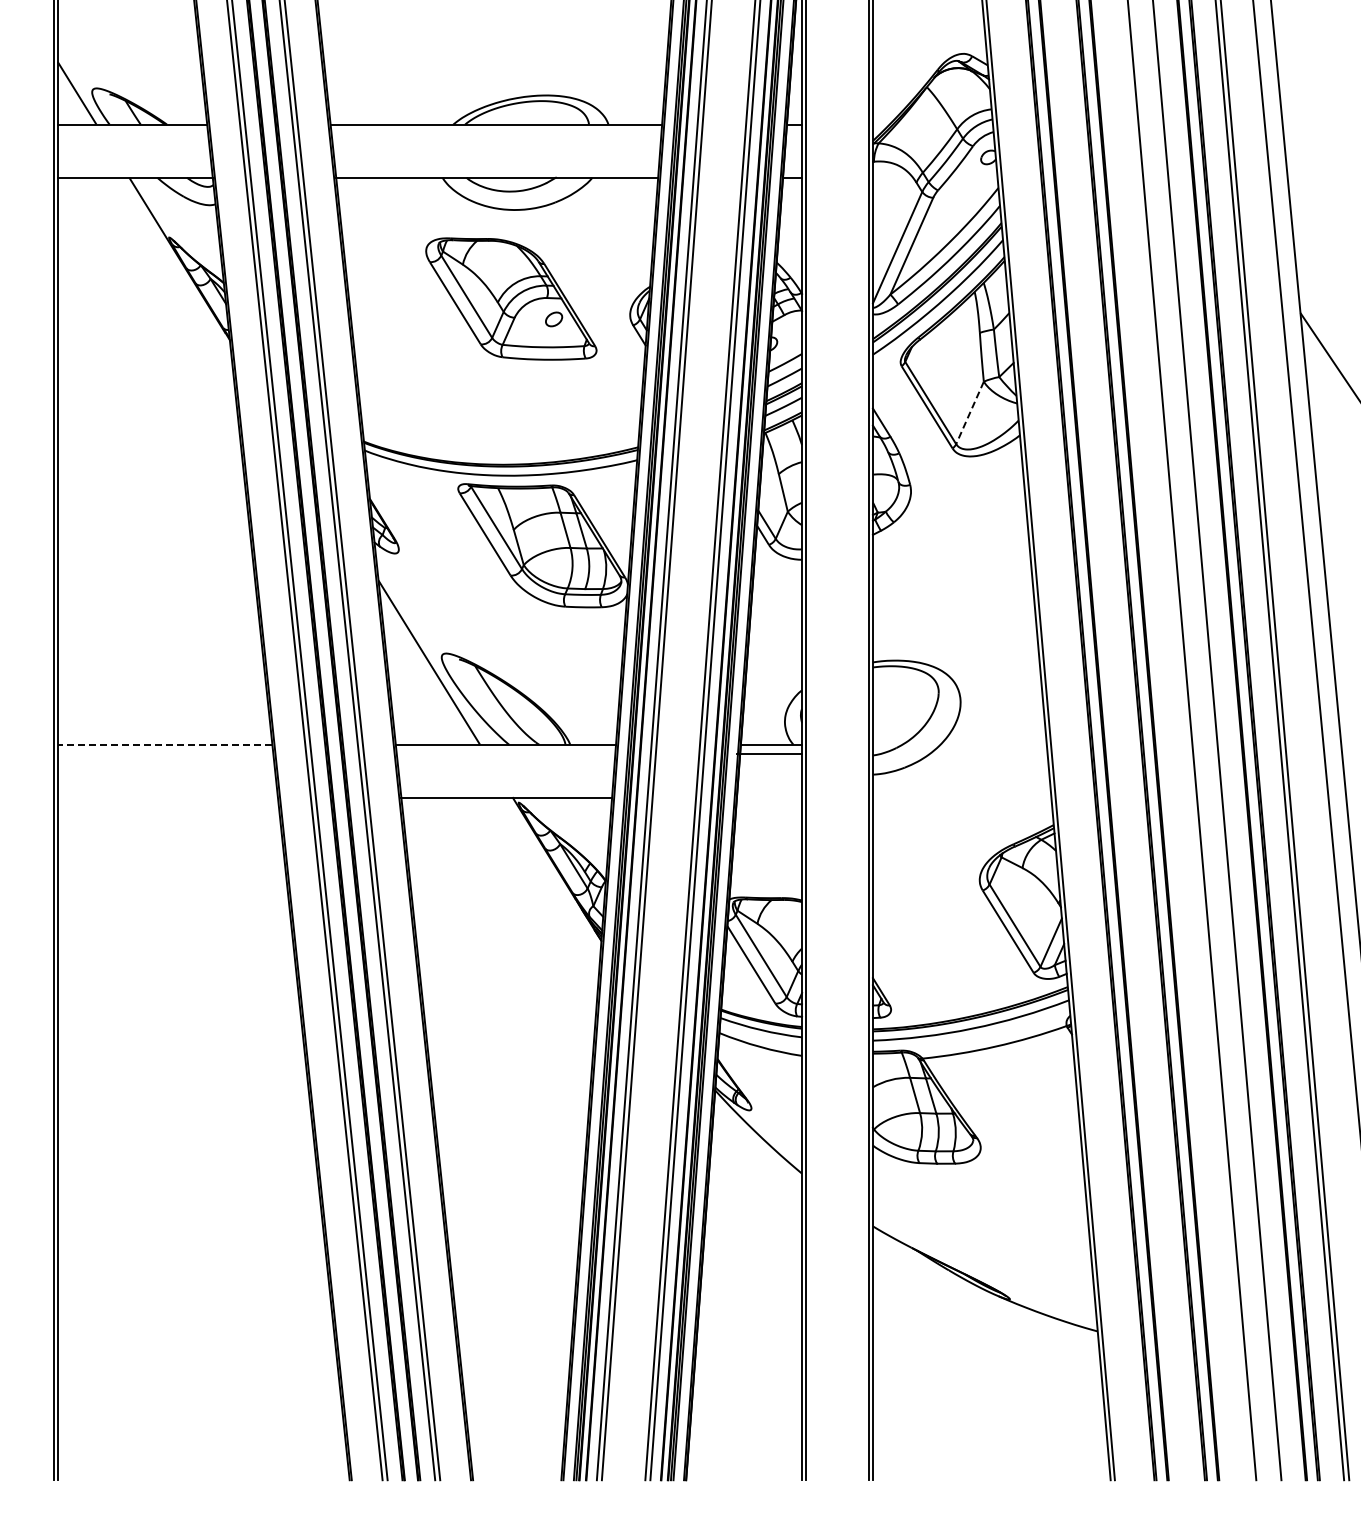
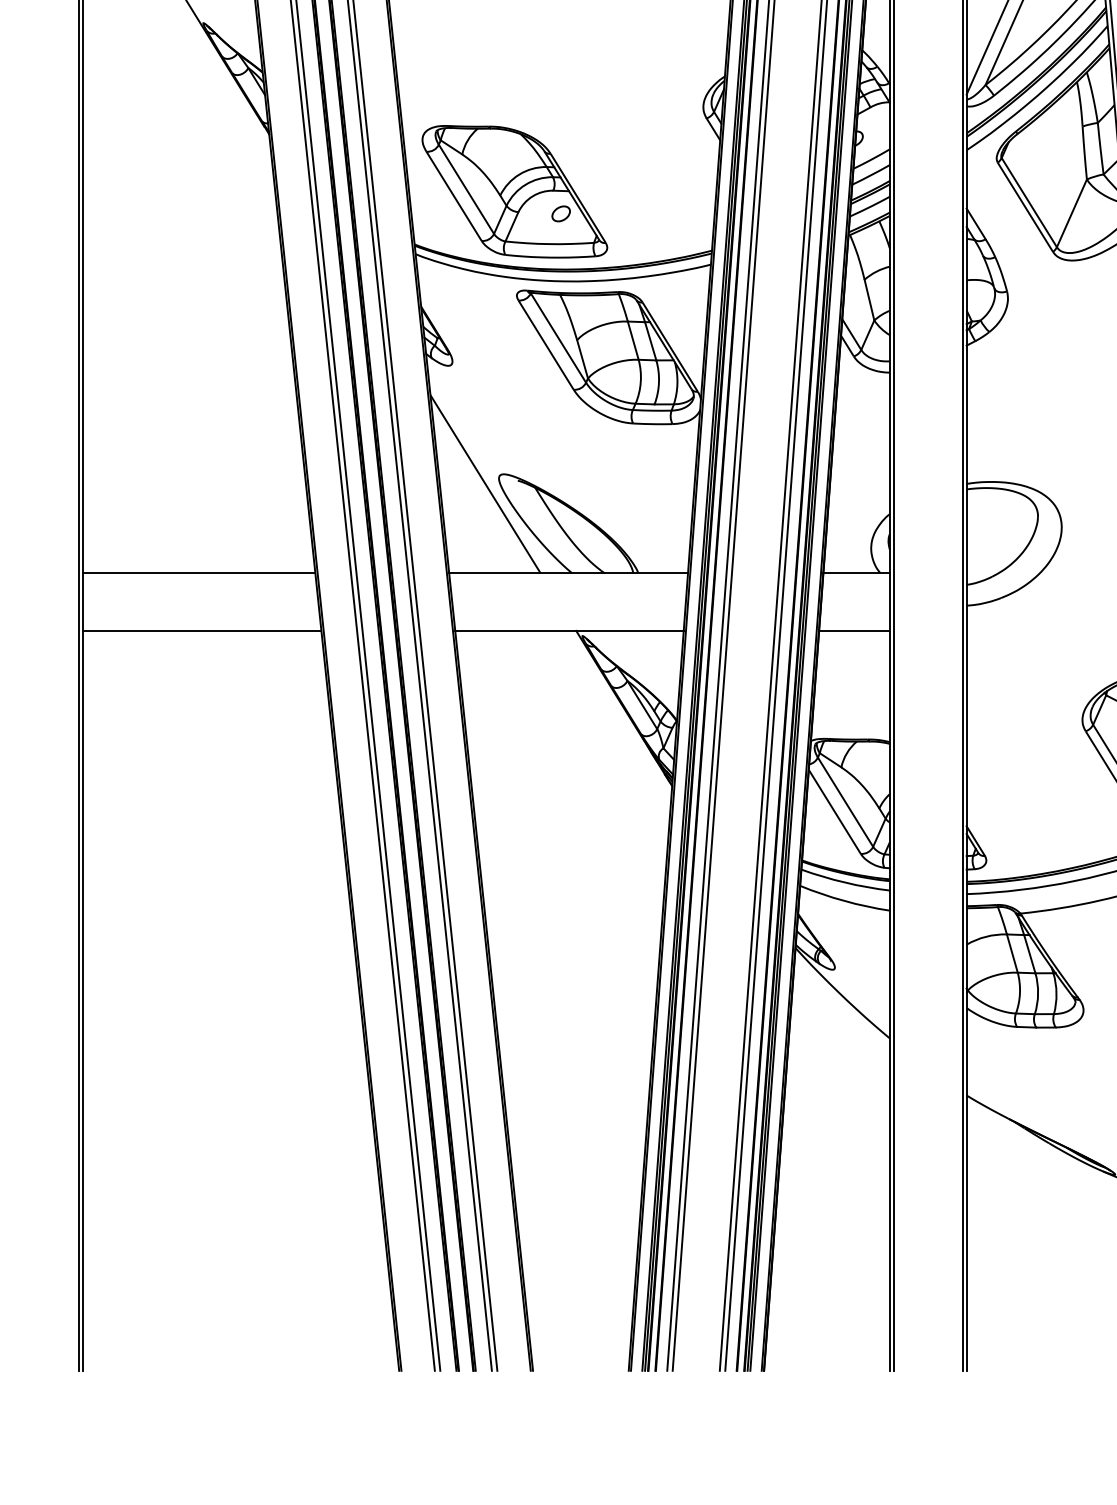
part: (511, 298) -> (515, 191), moved
line: (969, 413) -> (1071, 213), dashed -> solid
line: (164, 744) -> (198, 572), dashed -> solid
line: (769, 753) -> (854, 630), moved
line: (167, 797) -> (201, 630), added

